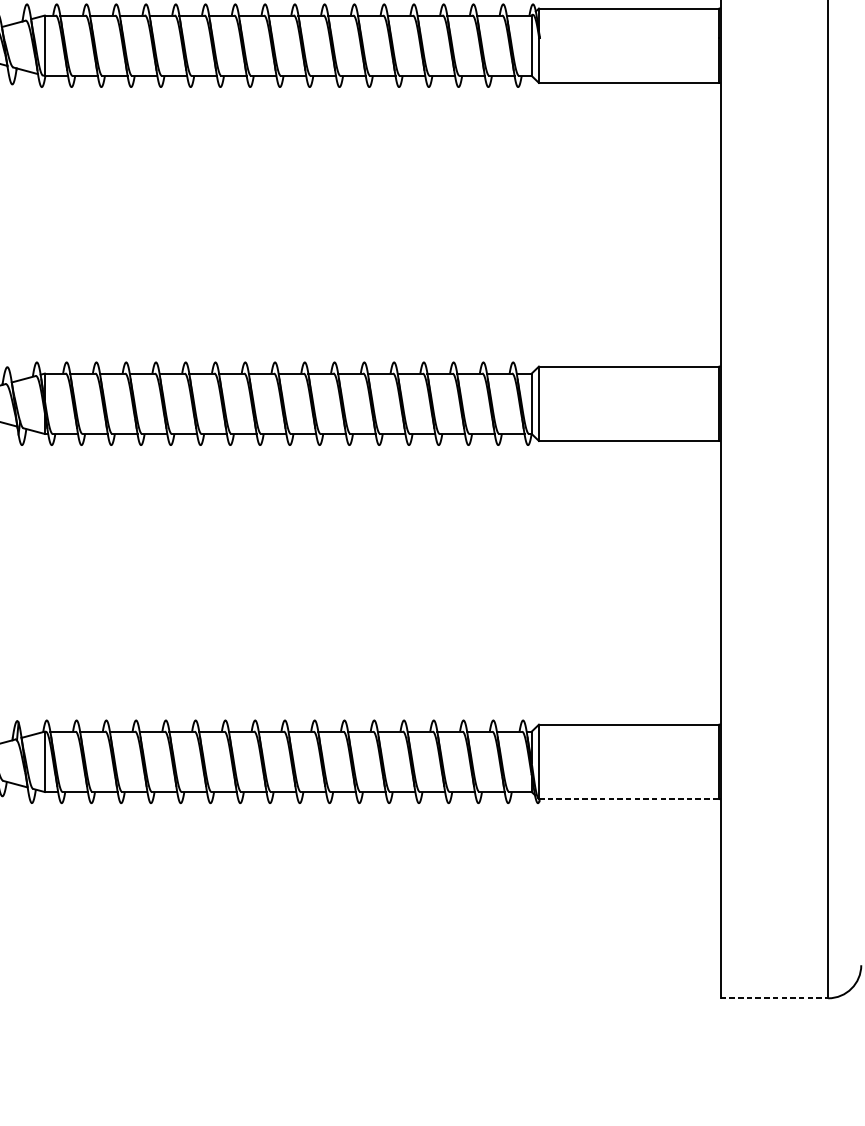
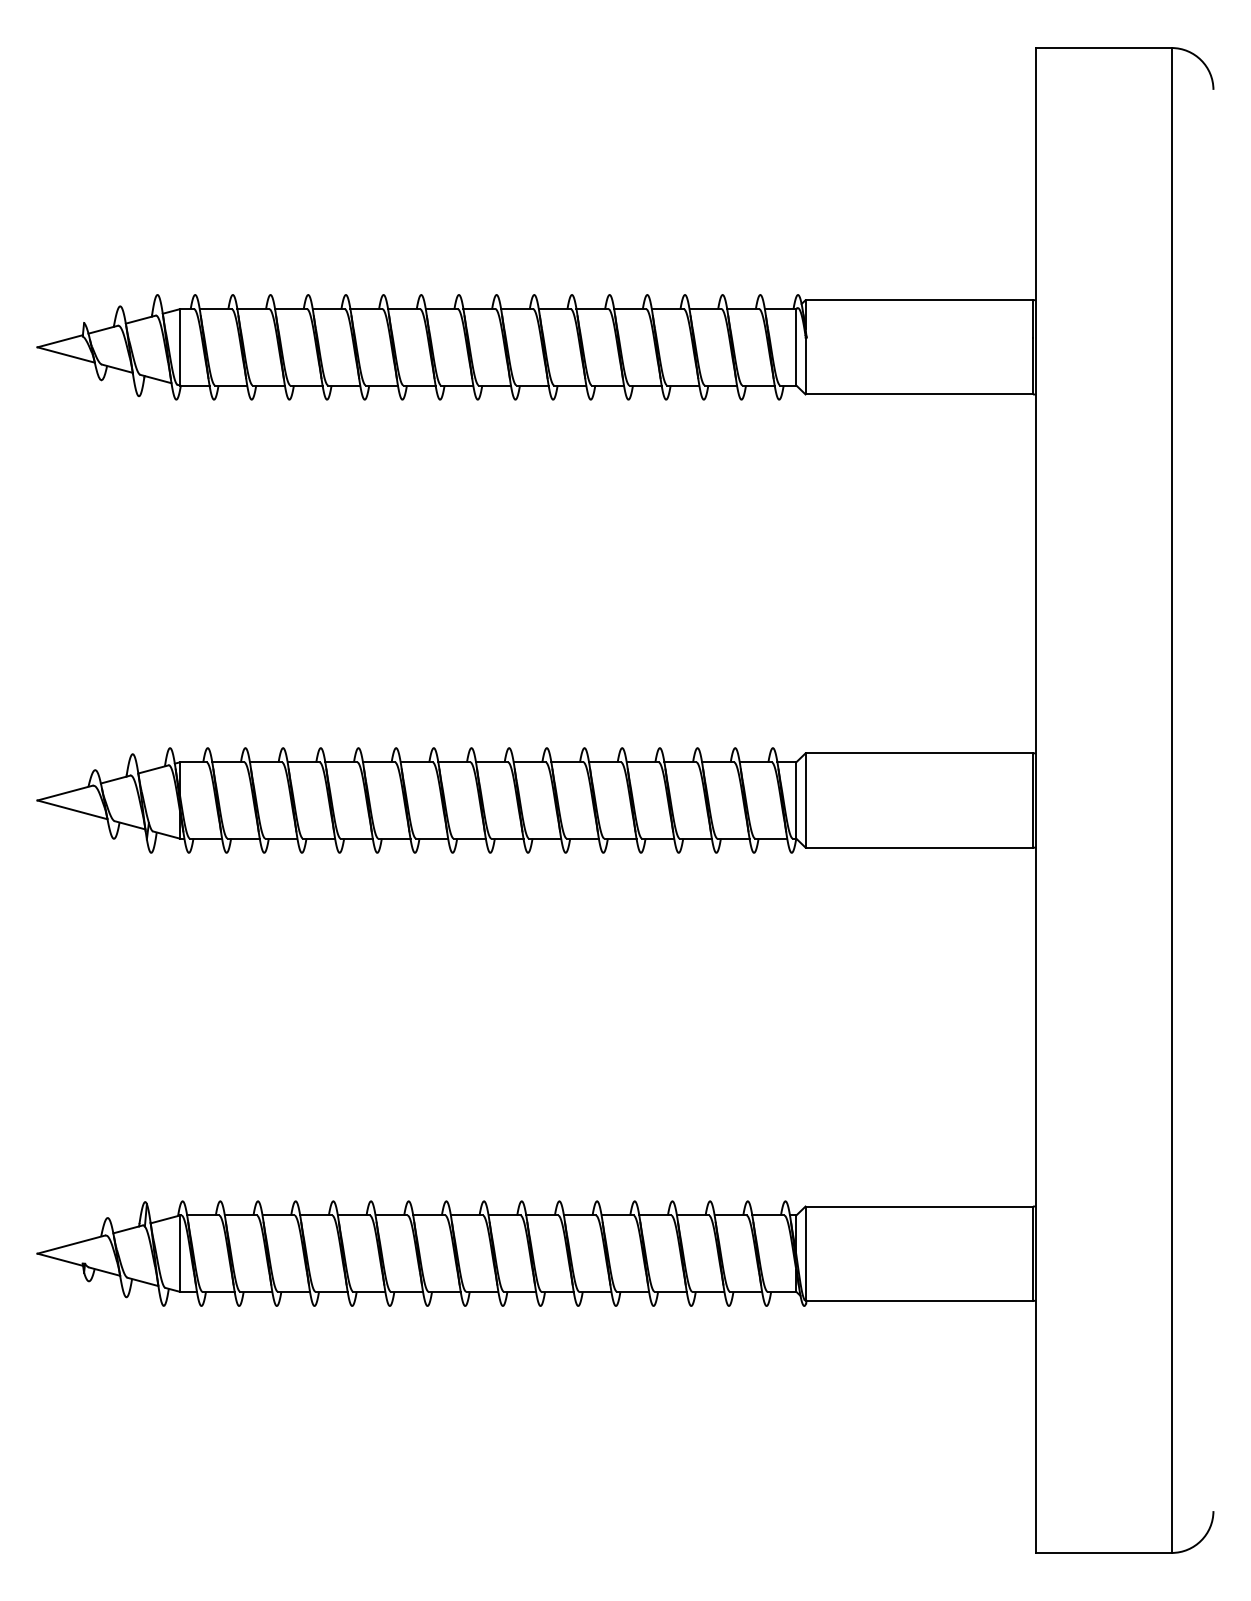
line: (629, 798) -> (919, 1300), dashed -> solid
line: (775, 997) -> (1104, 1552), dashed -> solid

